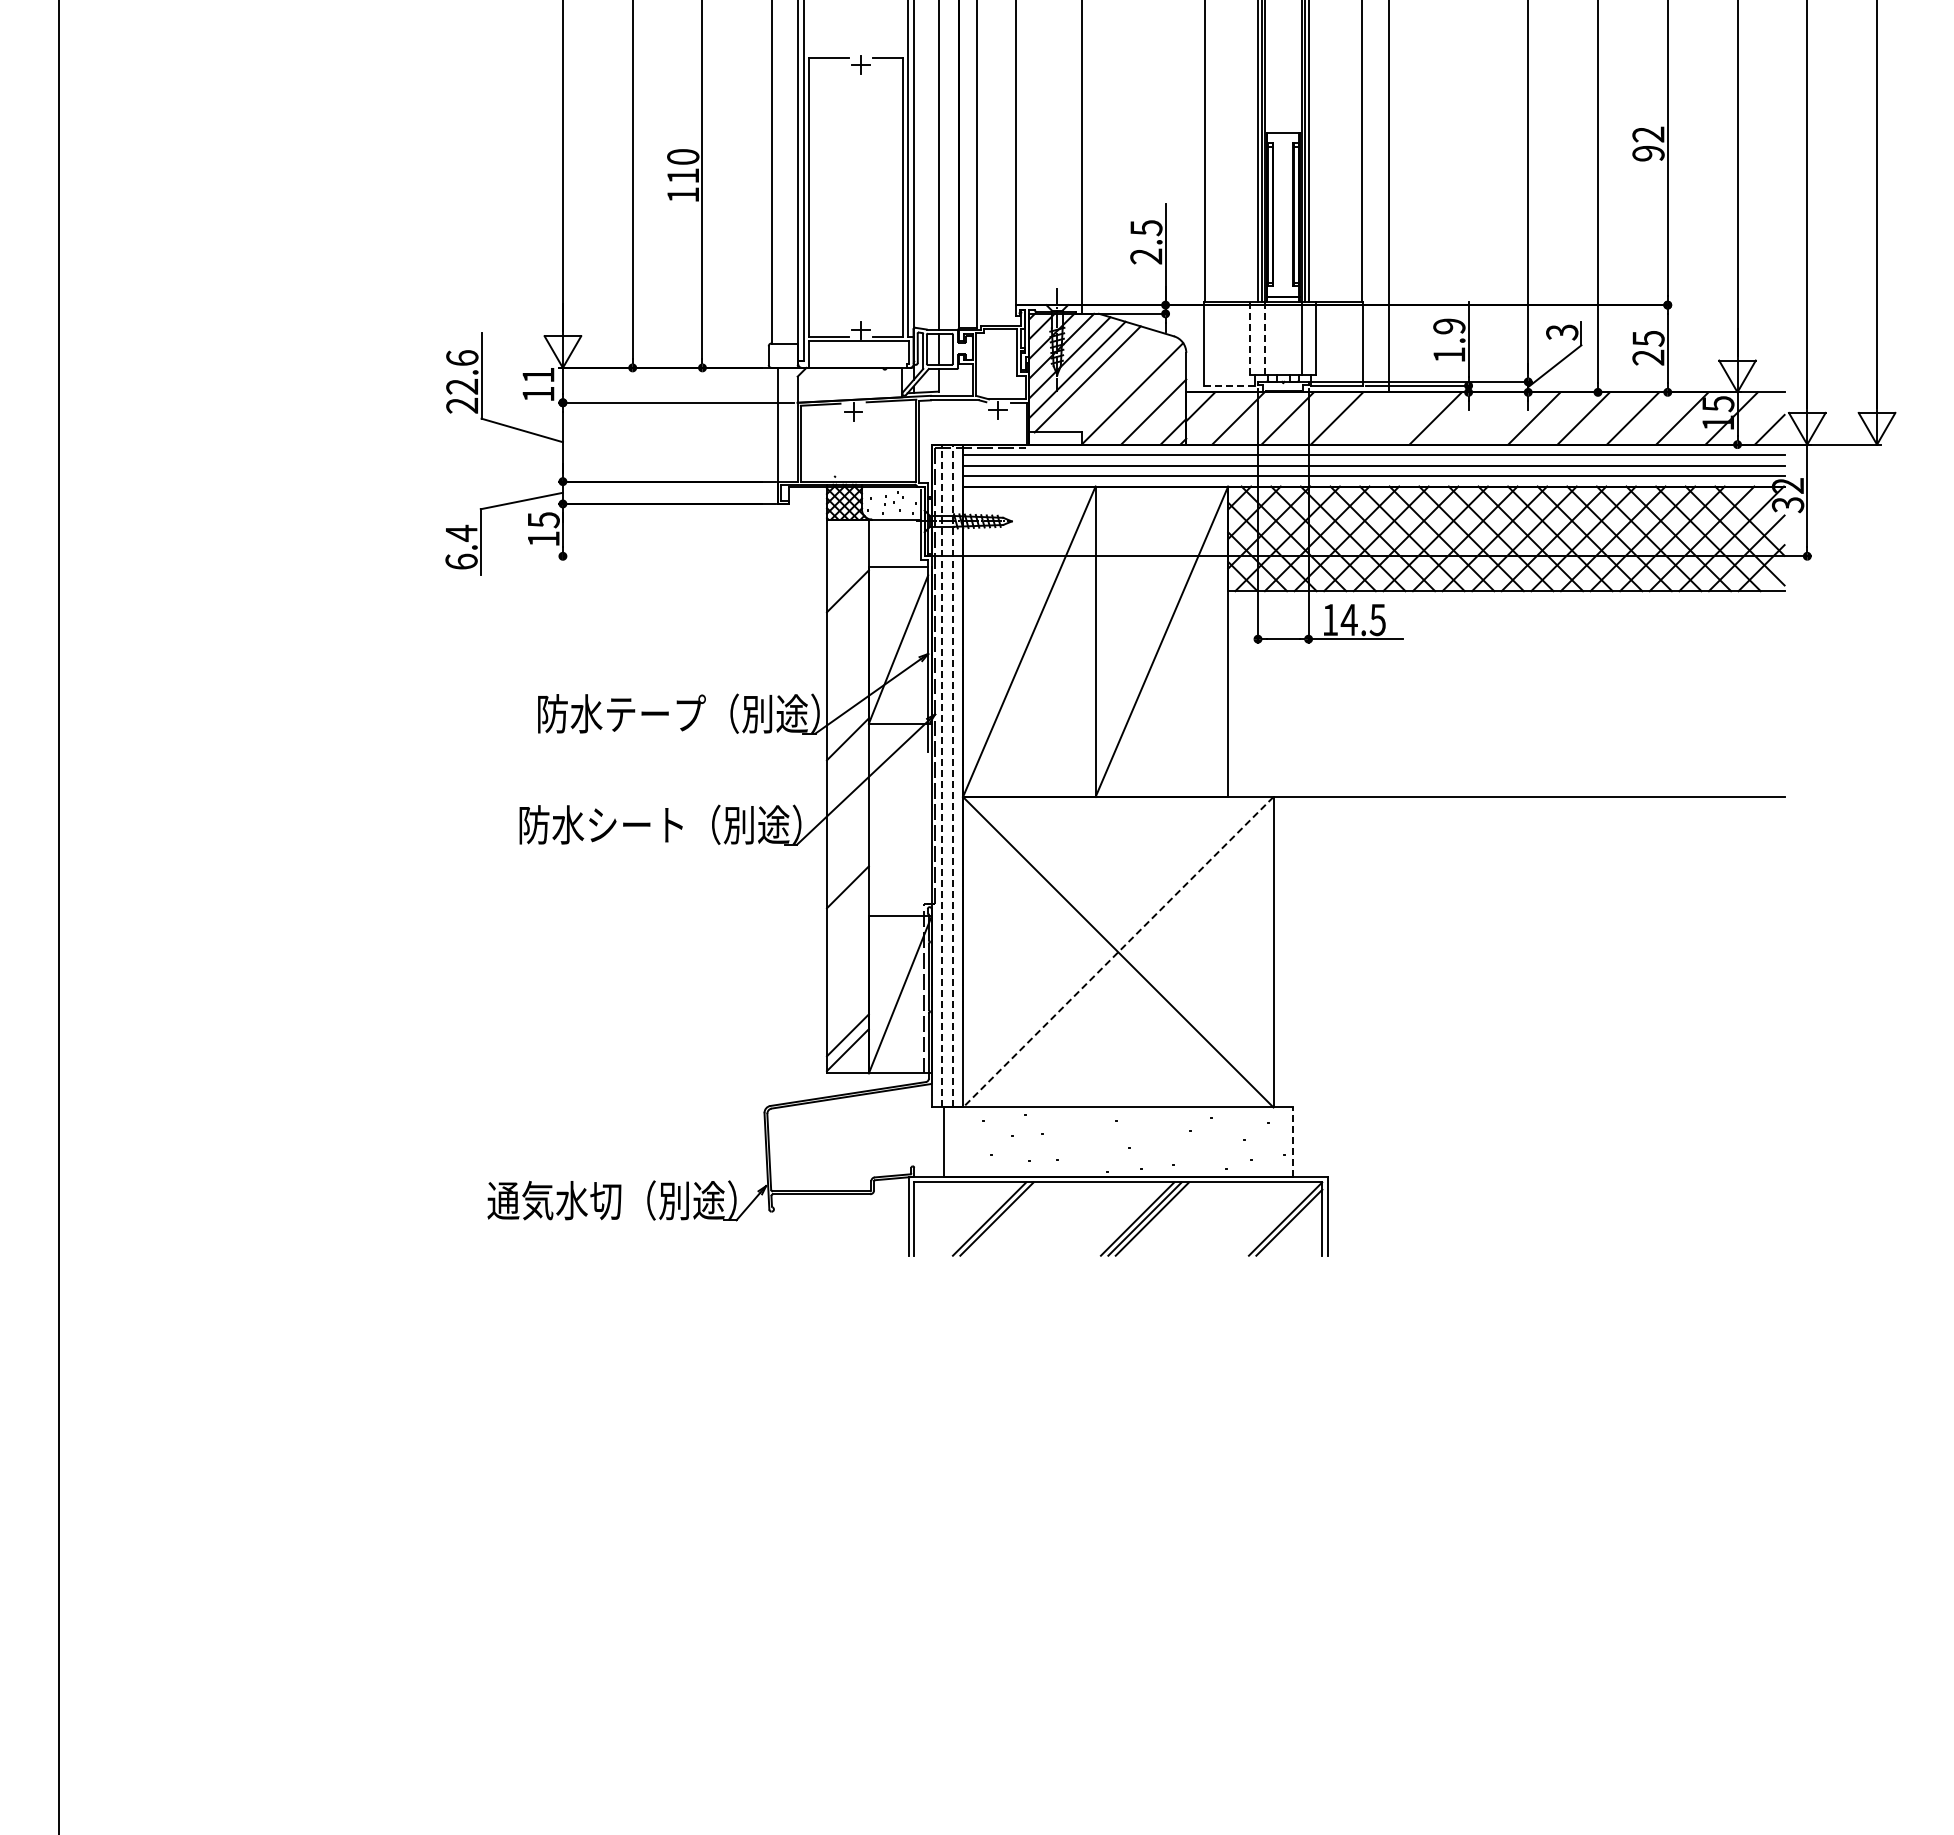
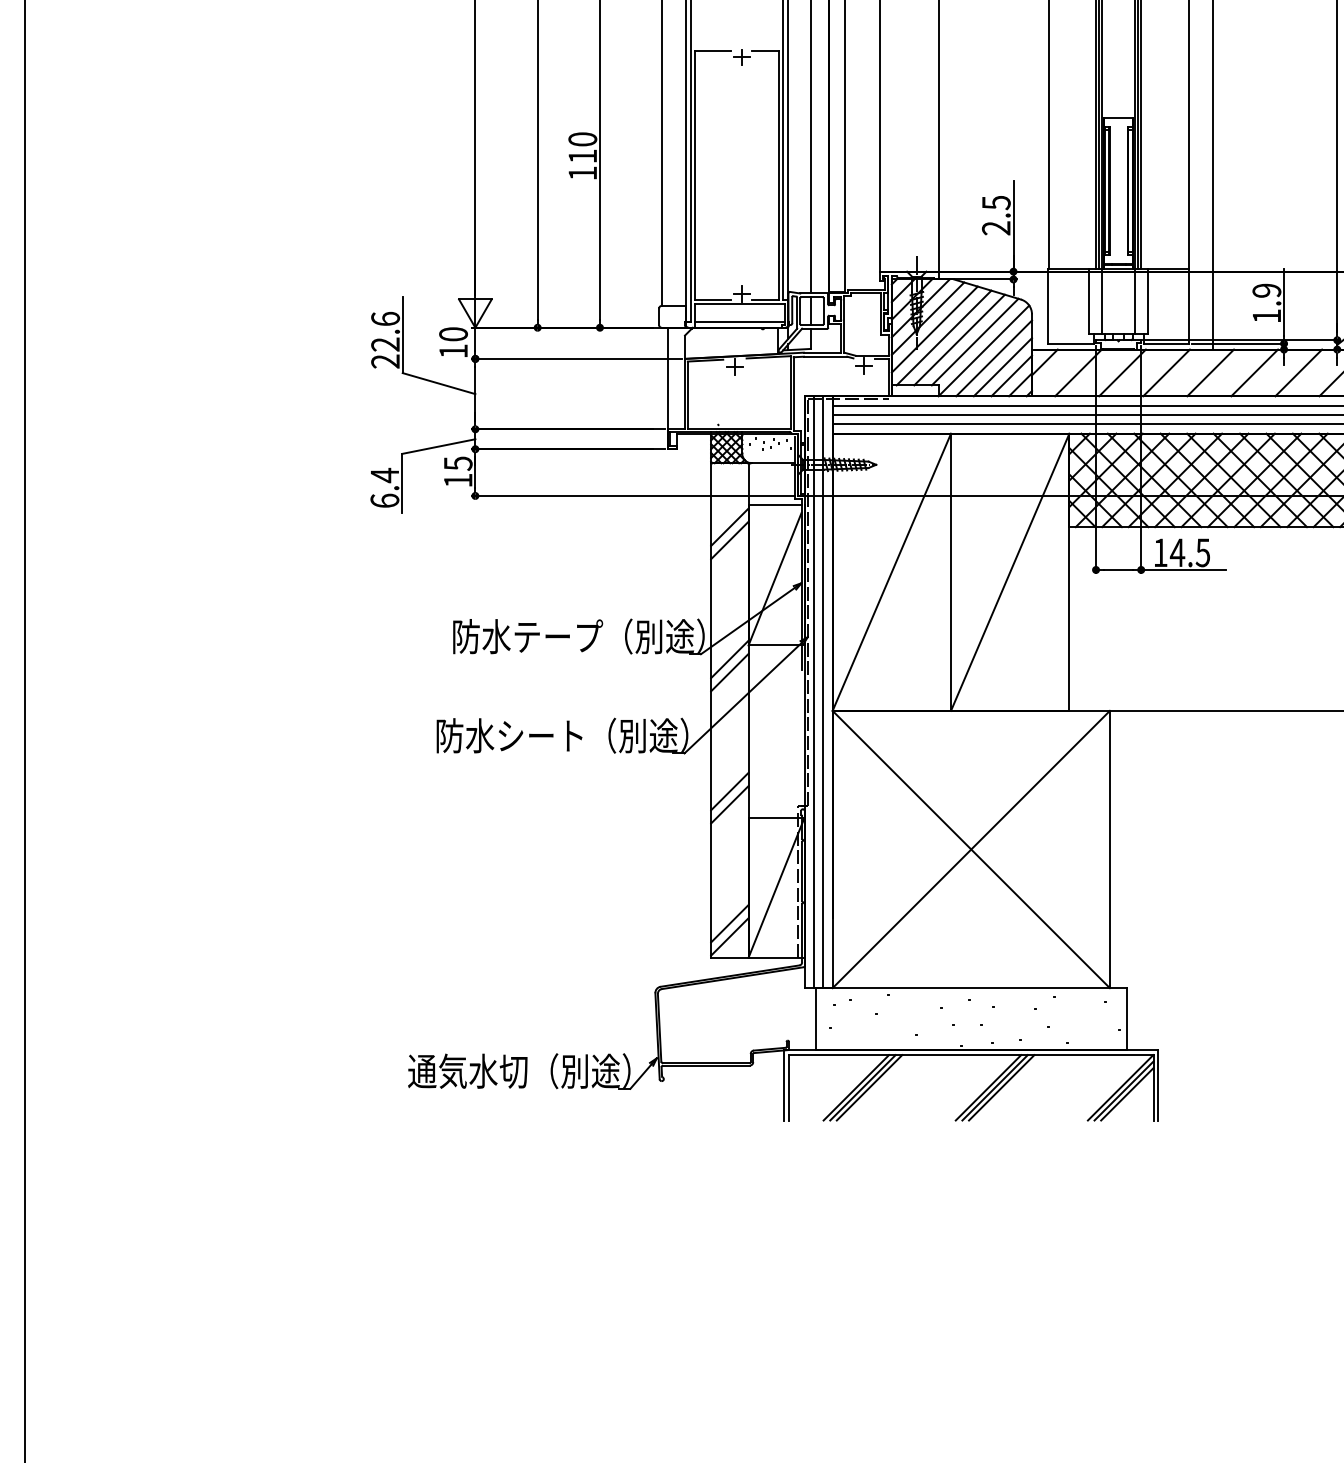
line: (1250, 338) -> (1089, 301), dashed -> solid
line: (1264, 338) -> (1101, 301), dashed -> solid
line: (858, 360) -> (739, 321), added
text: (538, 374) -> (453, 333), 11 -> 10
line: (1105, 381) -> (959, 339), added
line: (1122, 383) -> (975, 341), added
line: (1229, 385) -> (1070, 343), dashed -> solid
line: (1143, 401) -> (993, 357), added
line: (1386, 418) -> (1210, 372), added
line: (1484, 418) -> (1298, 372), added
line: (1163, 421) -> (1011, 375), added
line: (740, 556) -> (633, 496), added
line: (847, 606) -> (729, 540), added
line: (847, 754) -> (729, 672), added
line: (942, 775) -> (814, 691), dashed -> solid
line: (952, 775) -> (823, 691), dashed -> solid
line: (847, 902) -> (729, 805), added
line: (1118, 952) -> (971, 849), dashed -> solid
line: (1292, 1142) -> (1126, 1019), dashed -> solid
line: (1003, 1218) -> (868, 1087), added
line: (1292, 1226) -> (1126, 1094), added

